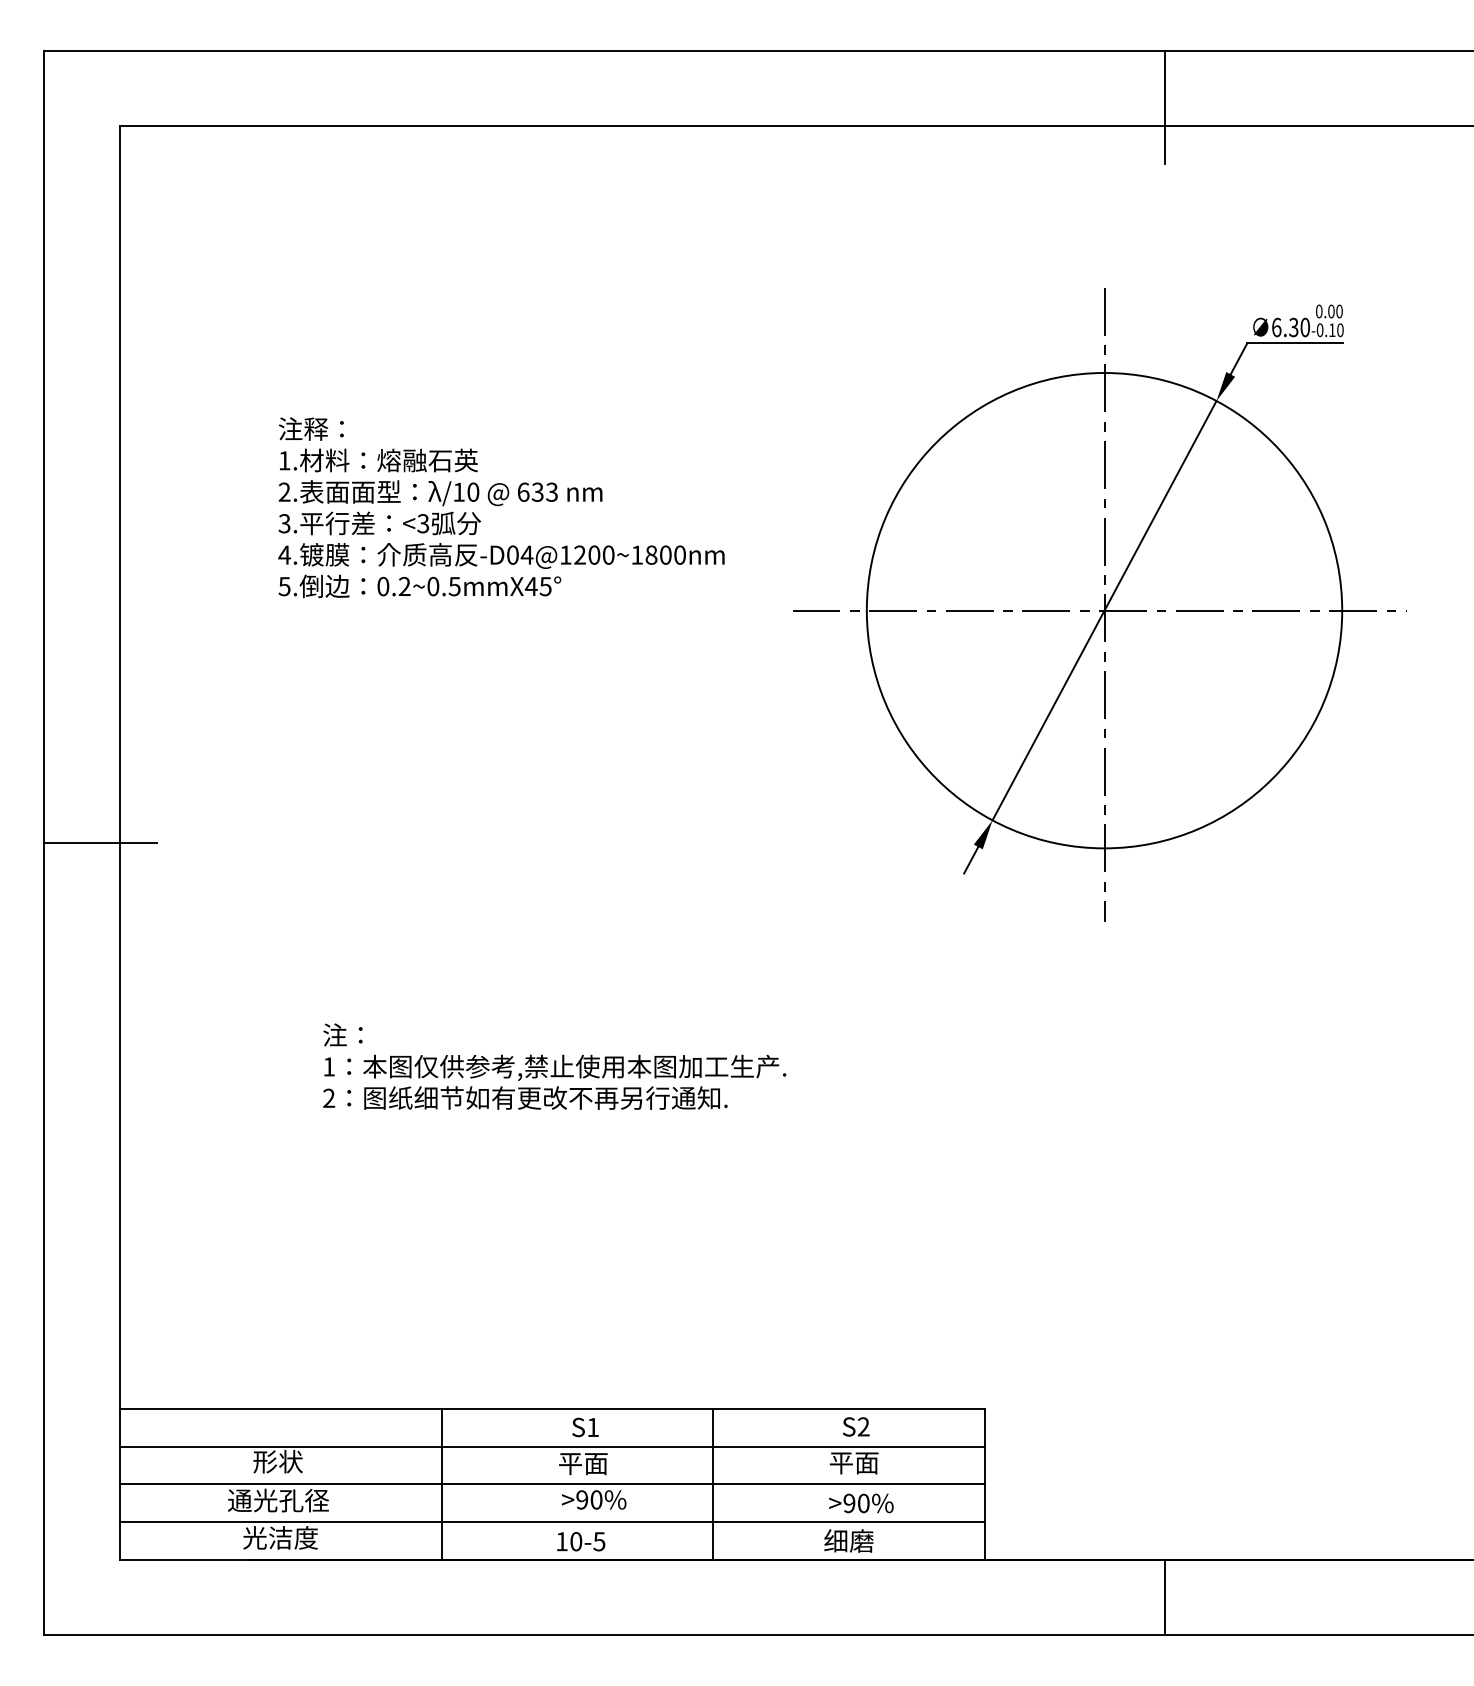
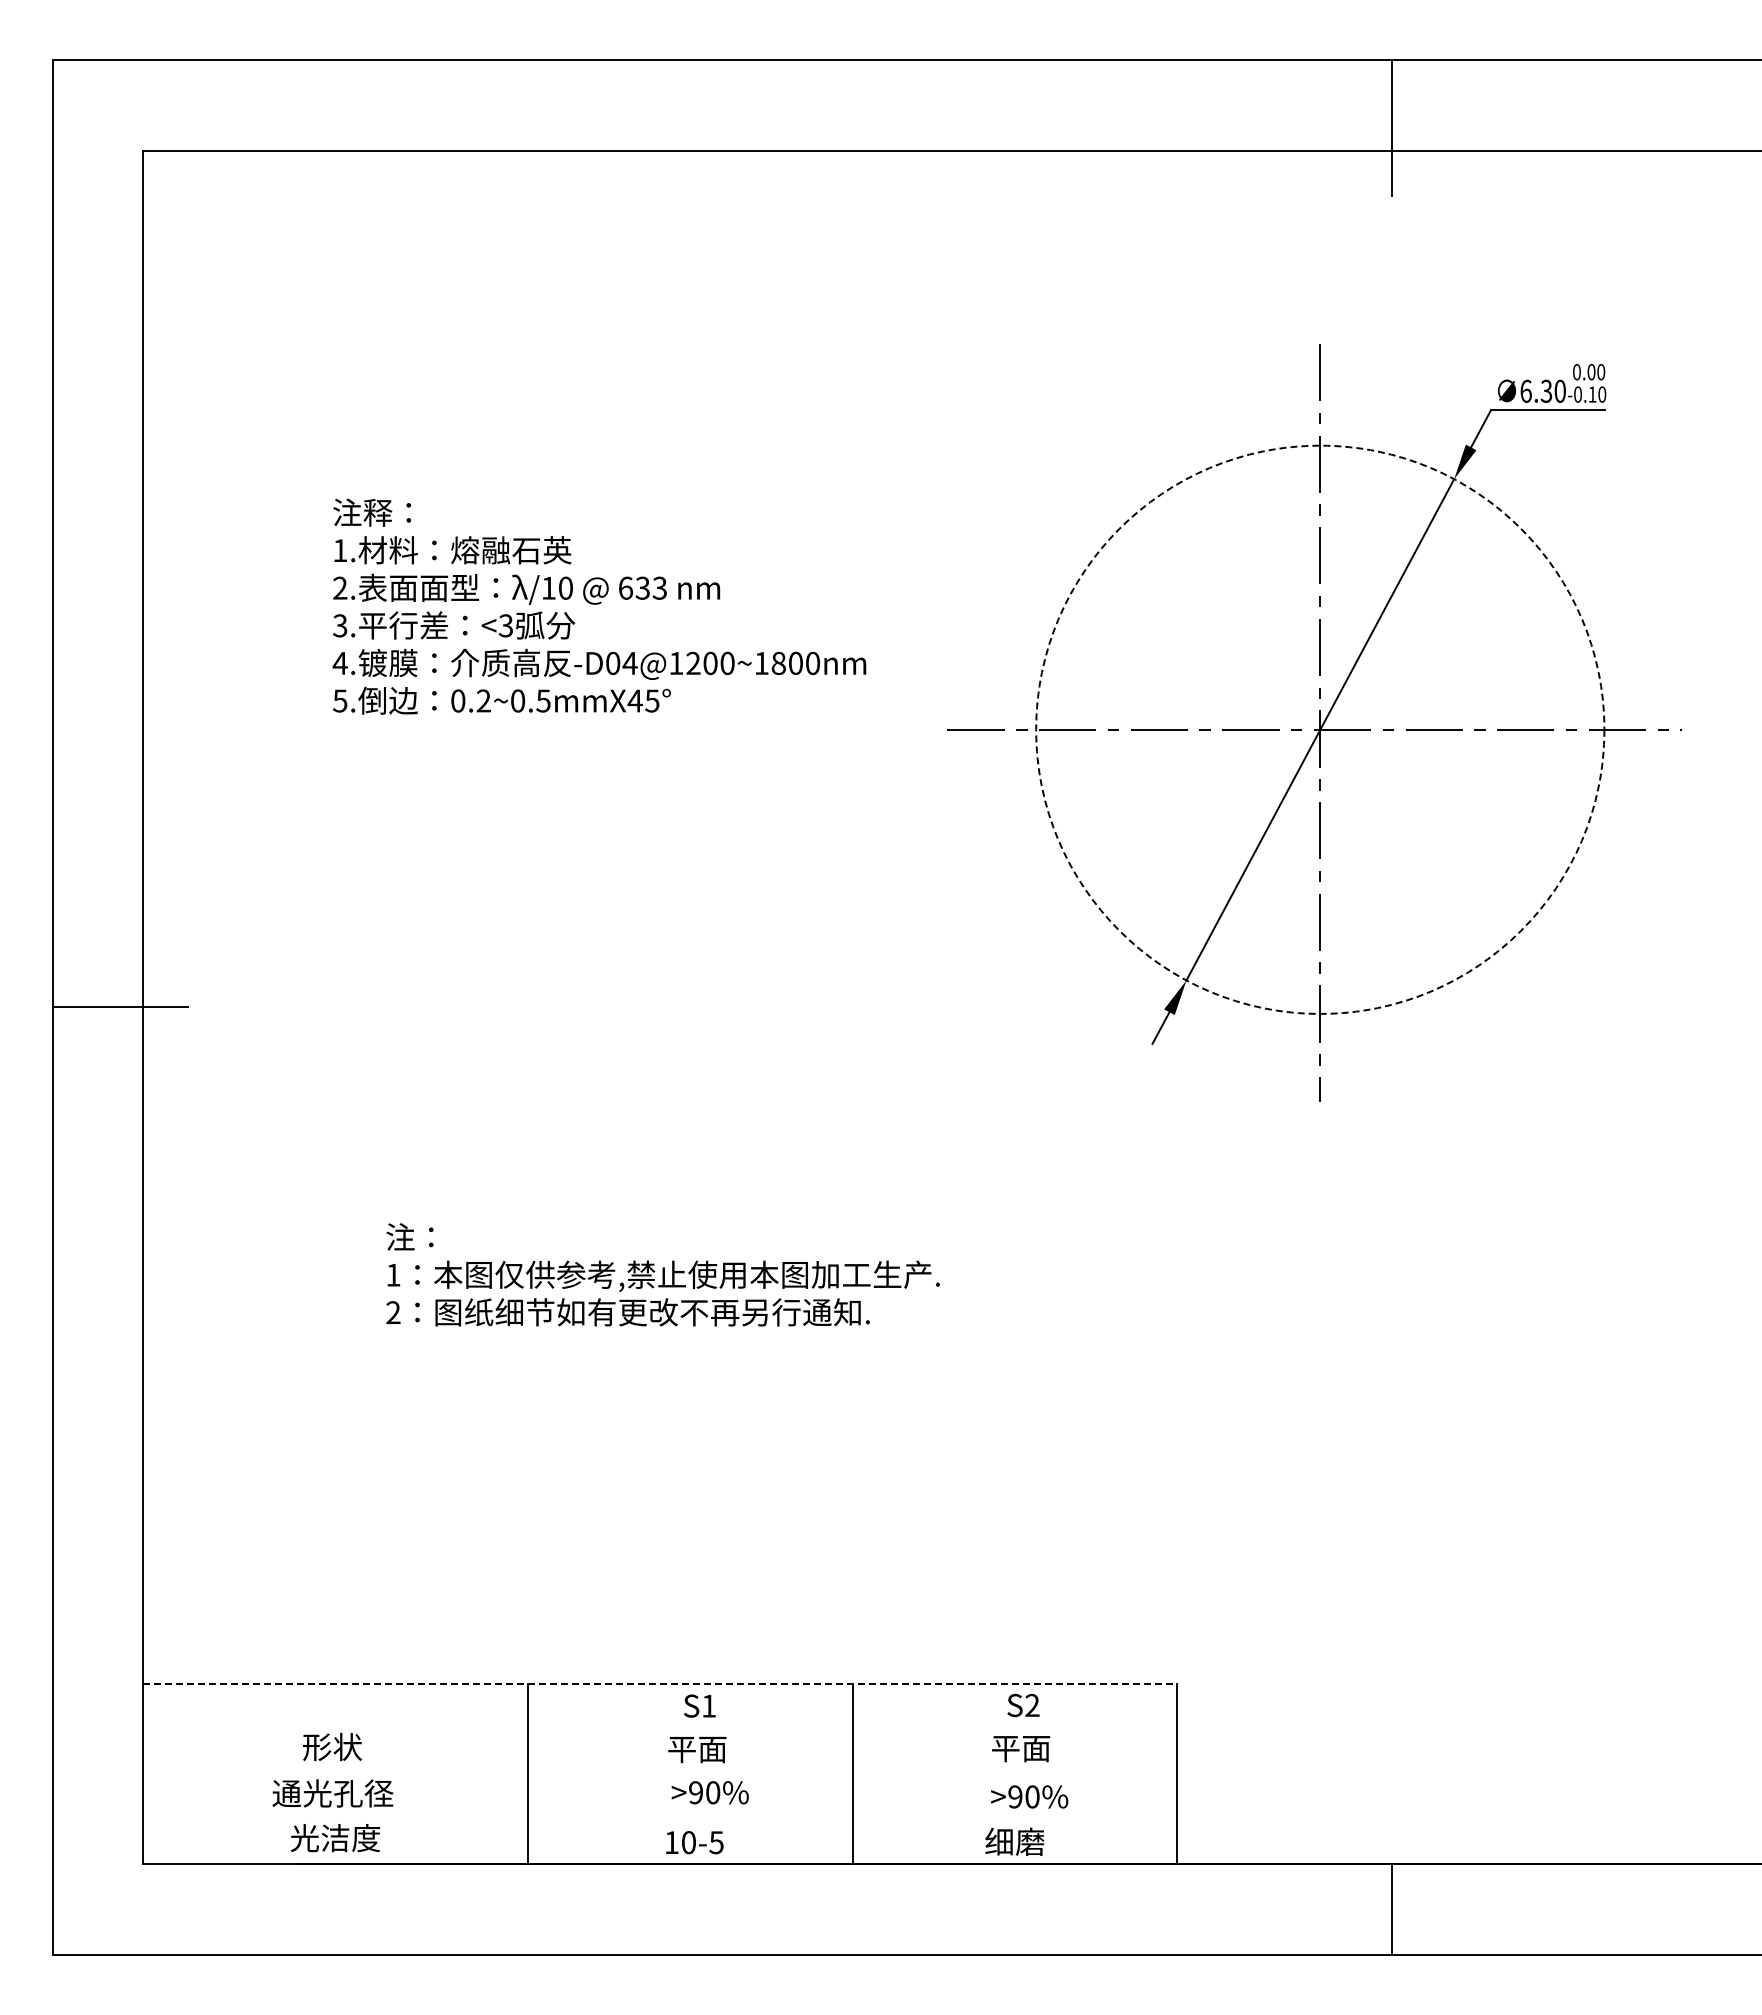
circle: (1104, 610) -> (1320, 729), solid -> dashed
line: (552, 1408) -> (660, 1683), solid -> dashed
line: (552, 1447) -> (660, 1729), removed
line: (552, 1484) -> (660, 1774), removed
line: (552, 1522) -> (660, 1819), removed

